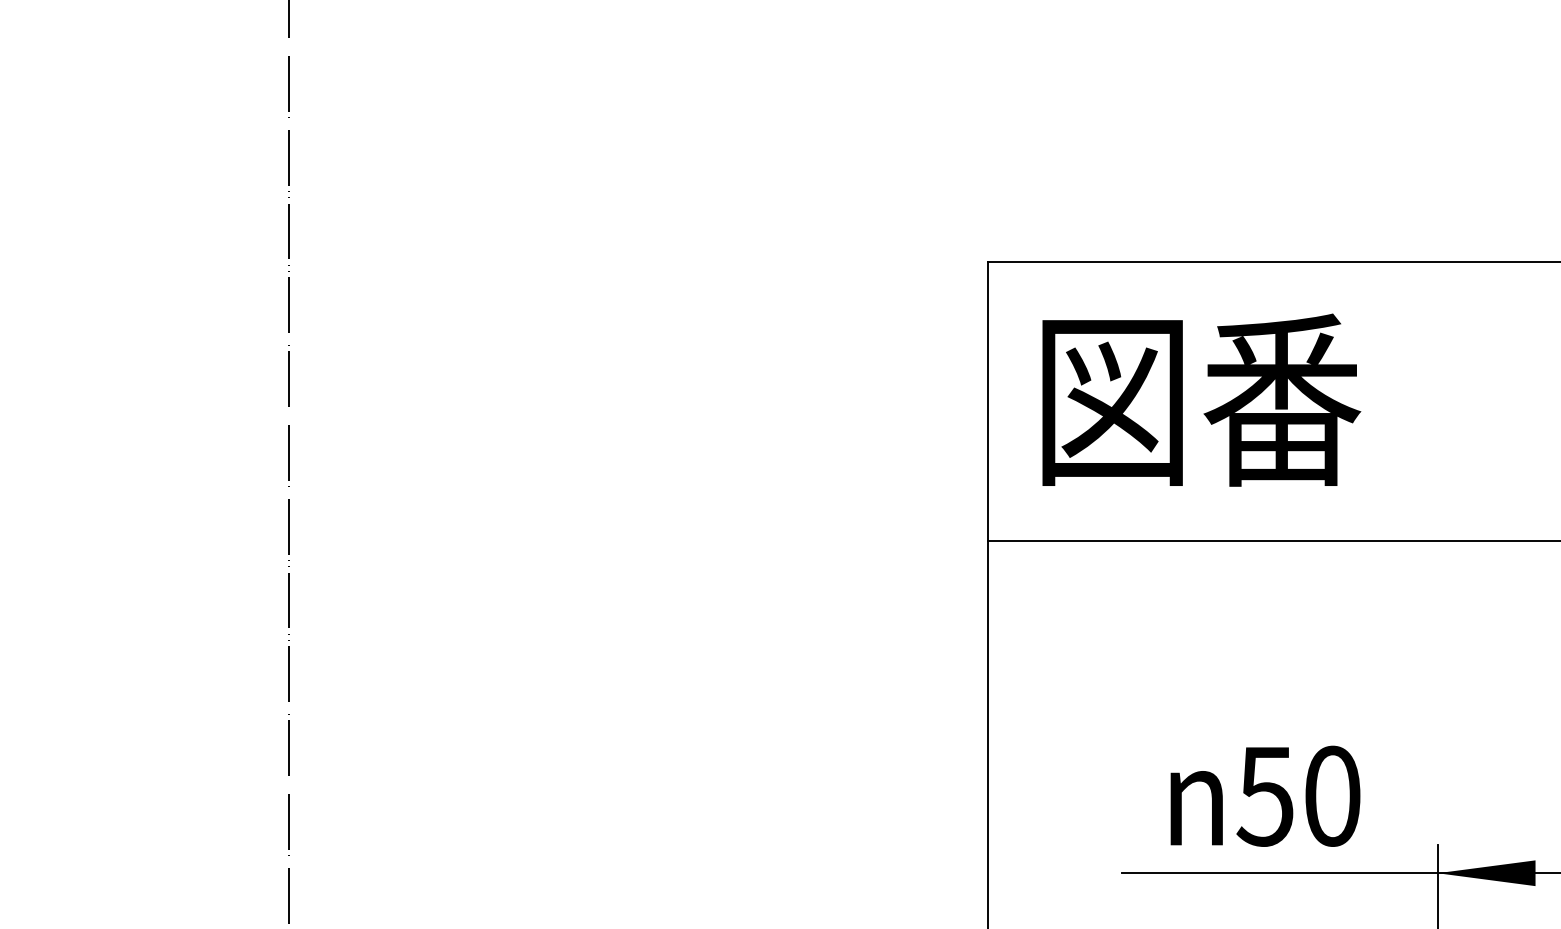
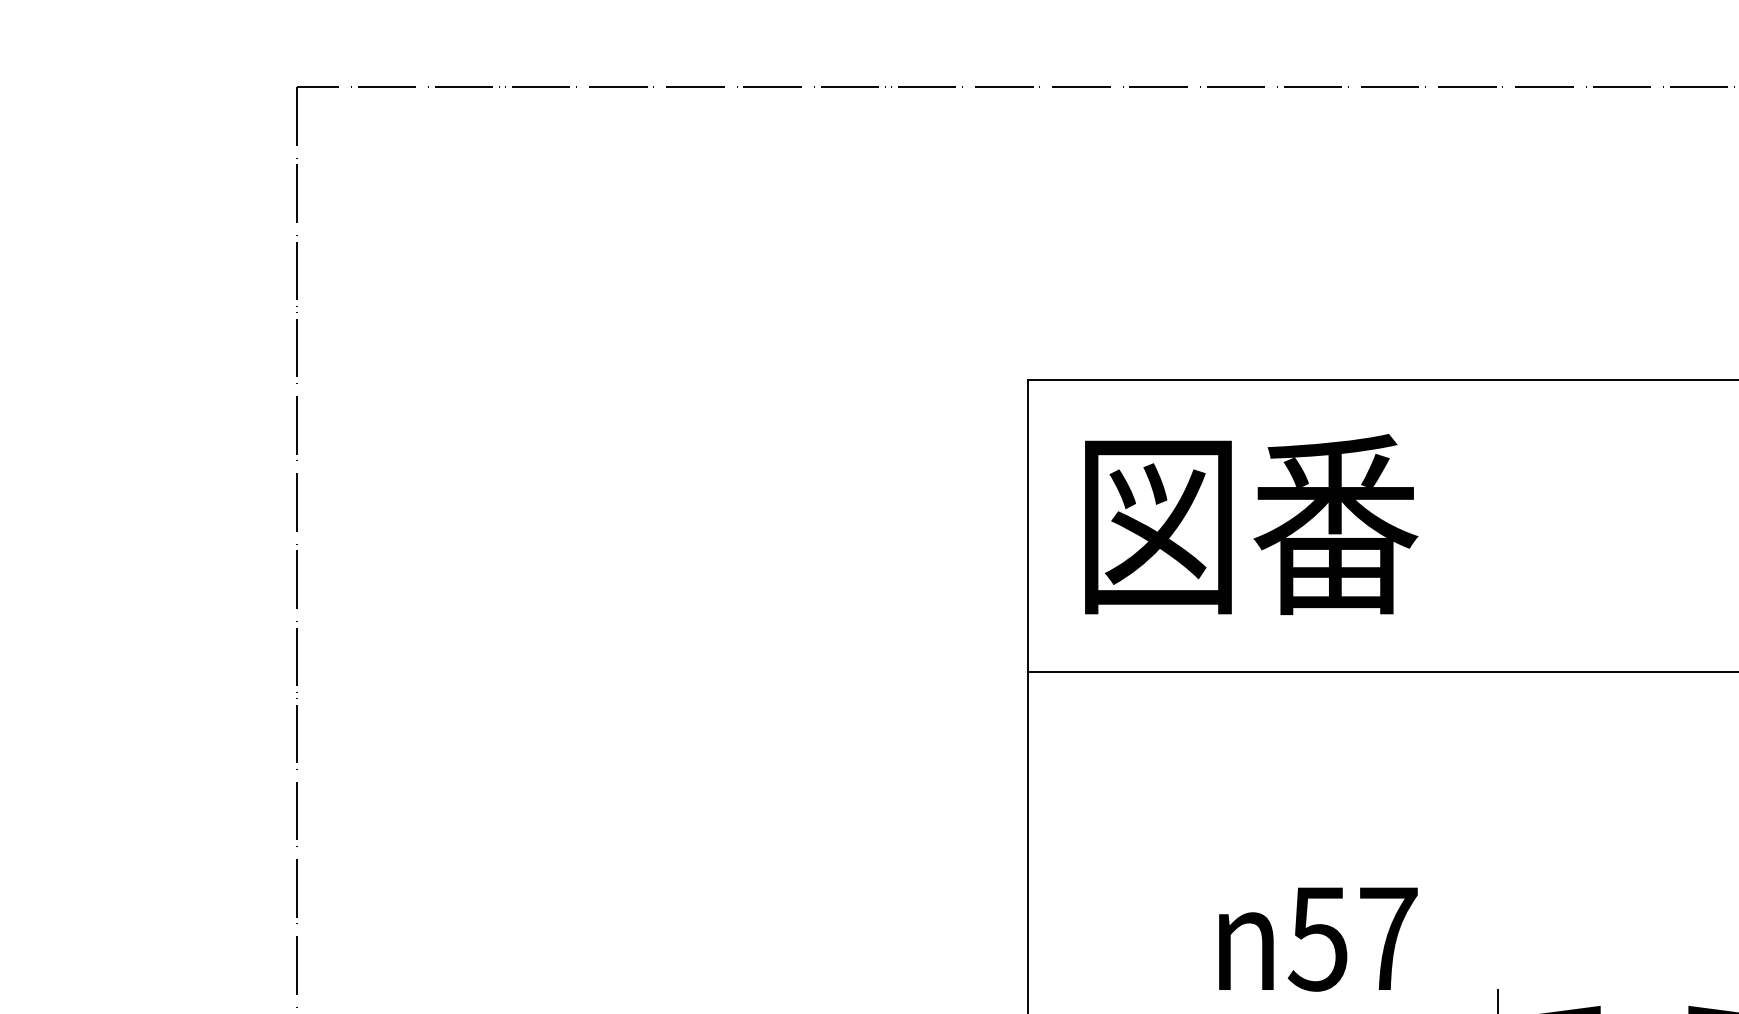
text: (1332, 796) -> (1388, 938), 50 -> 57

